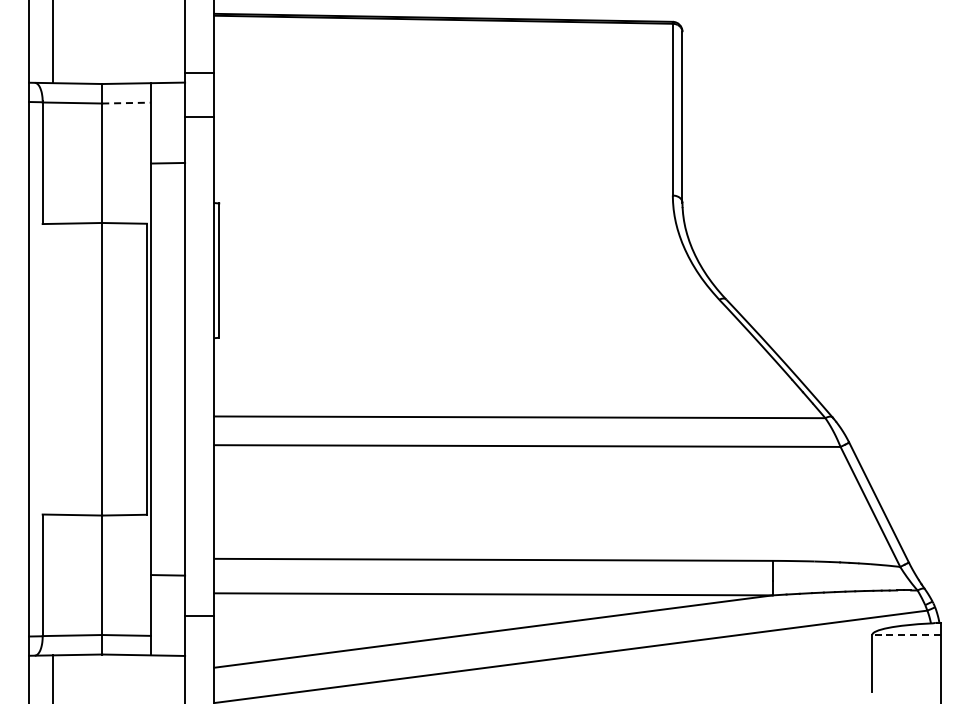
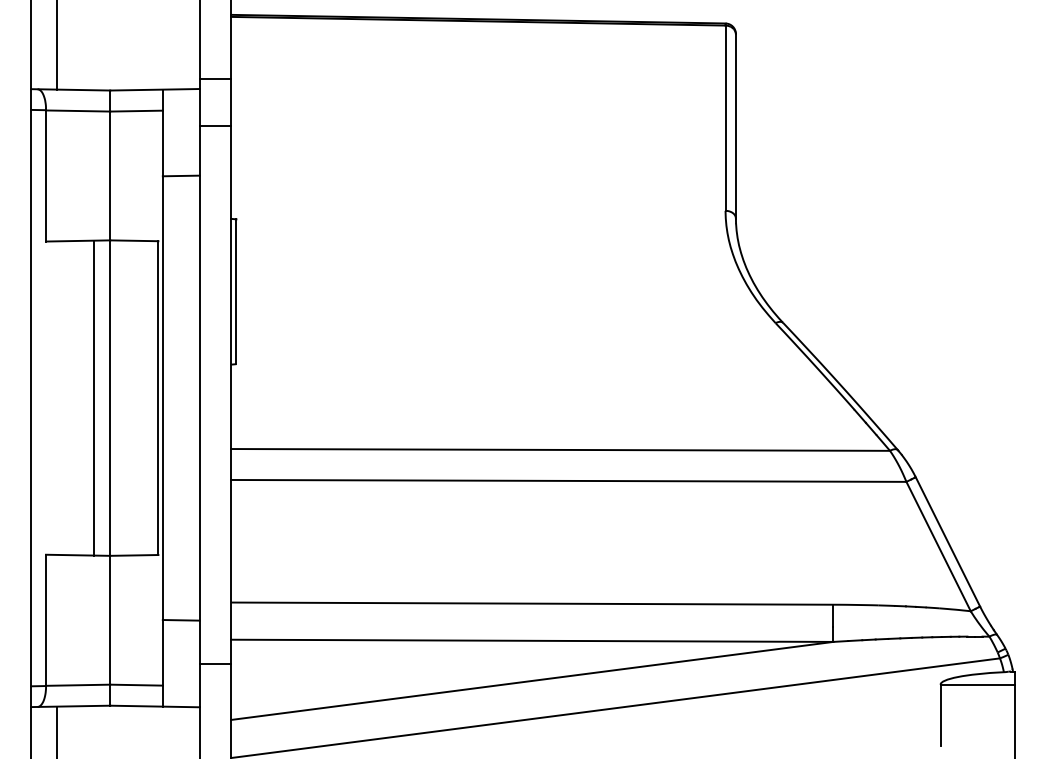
line: (127, 103) -> (137, 111), dashed -> solid
line: (87, 369) -> (94, 398), added
line: (906, 635) -> (977, 685), dashed -> solid

